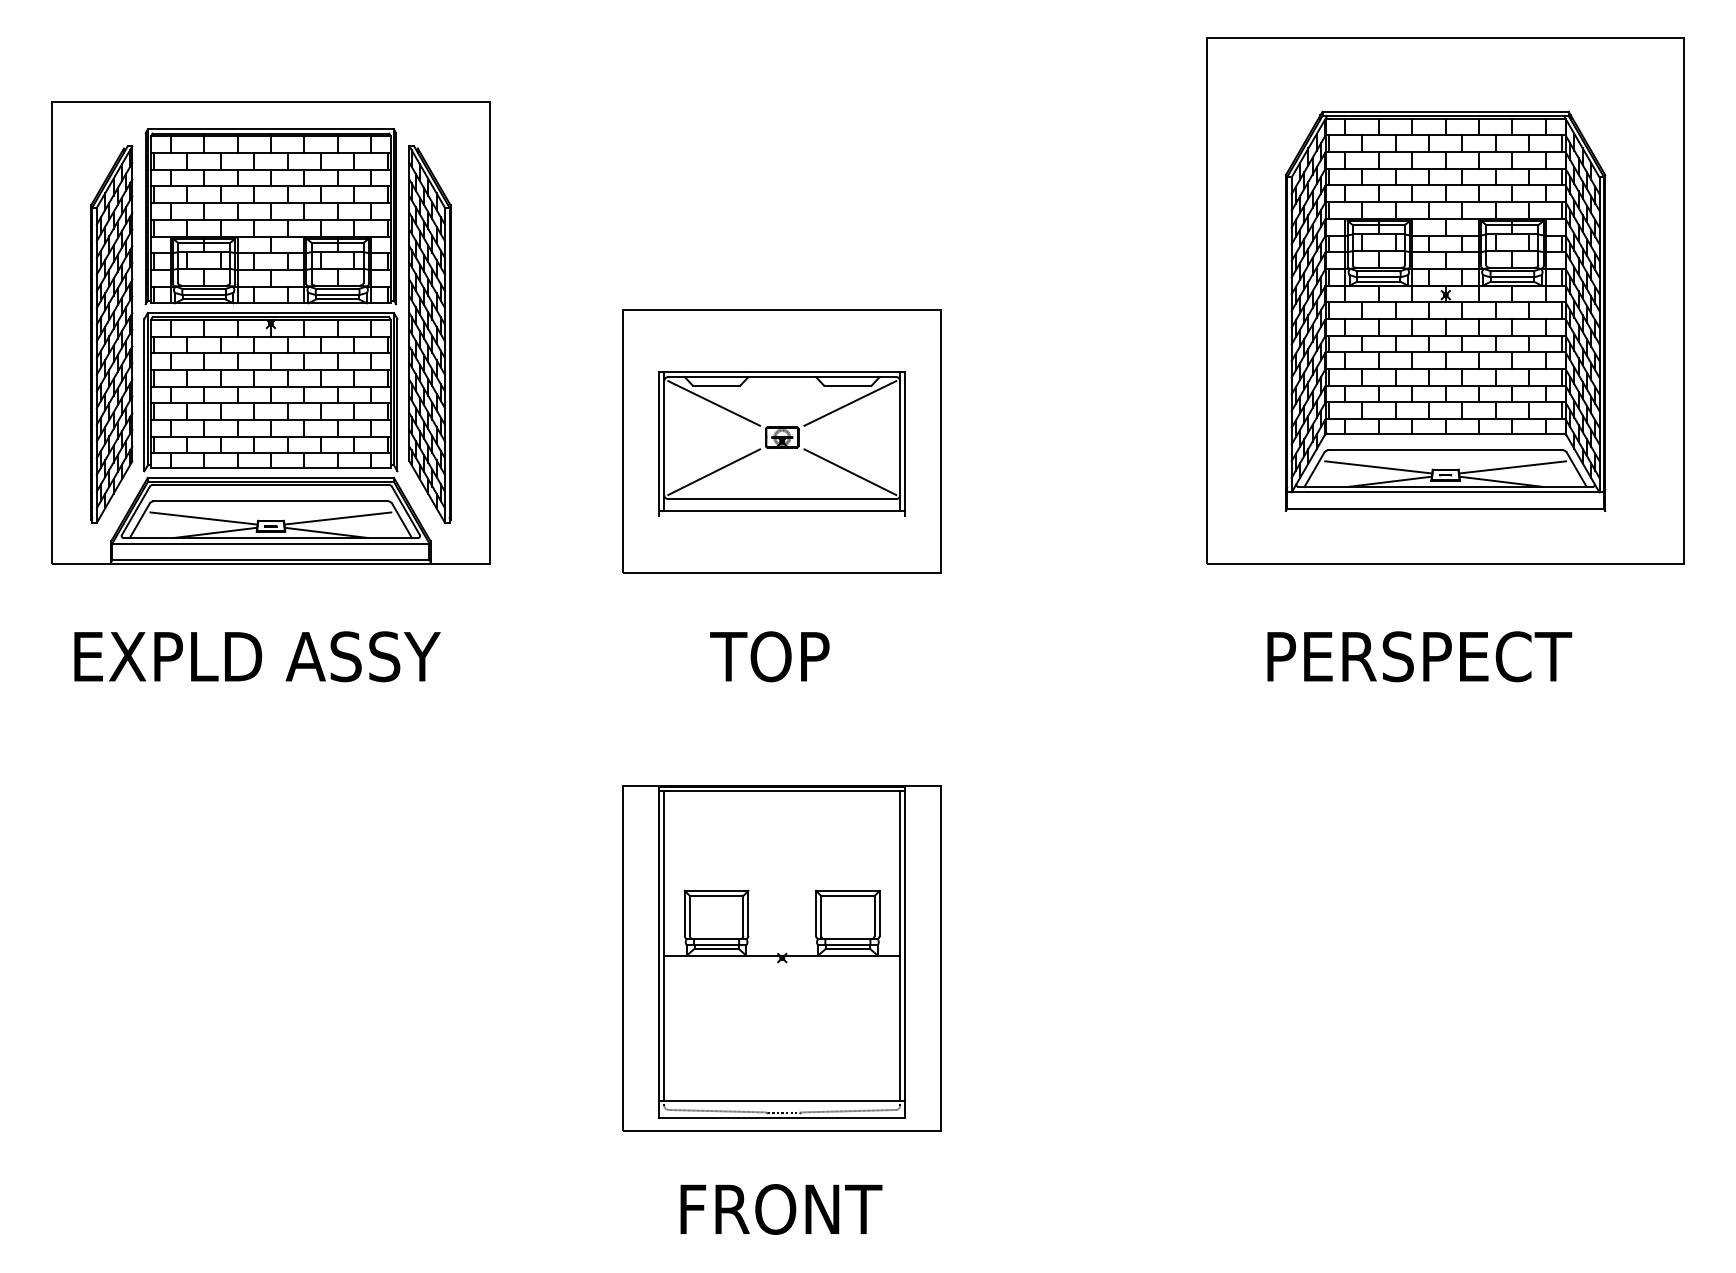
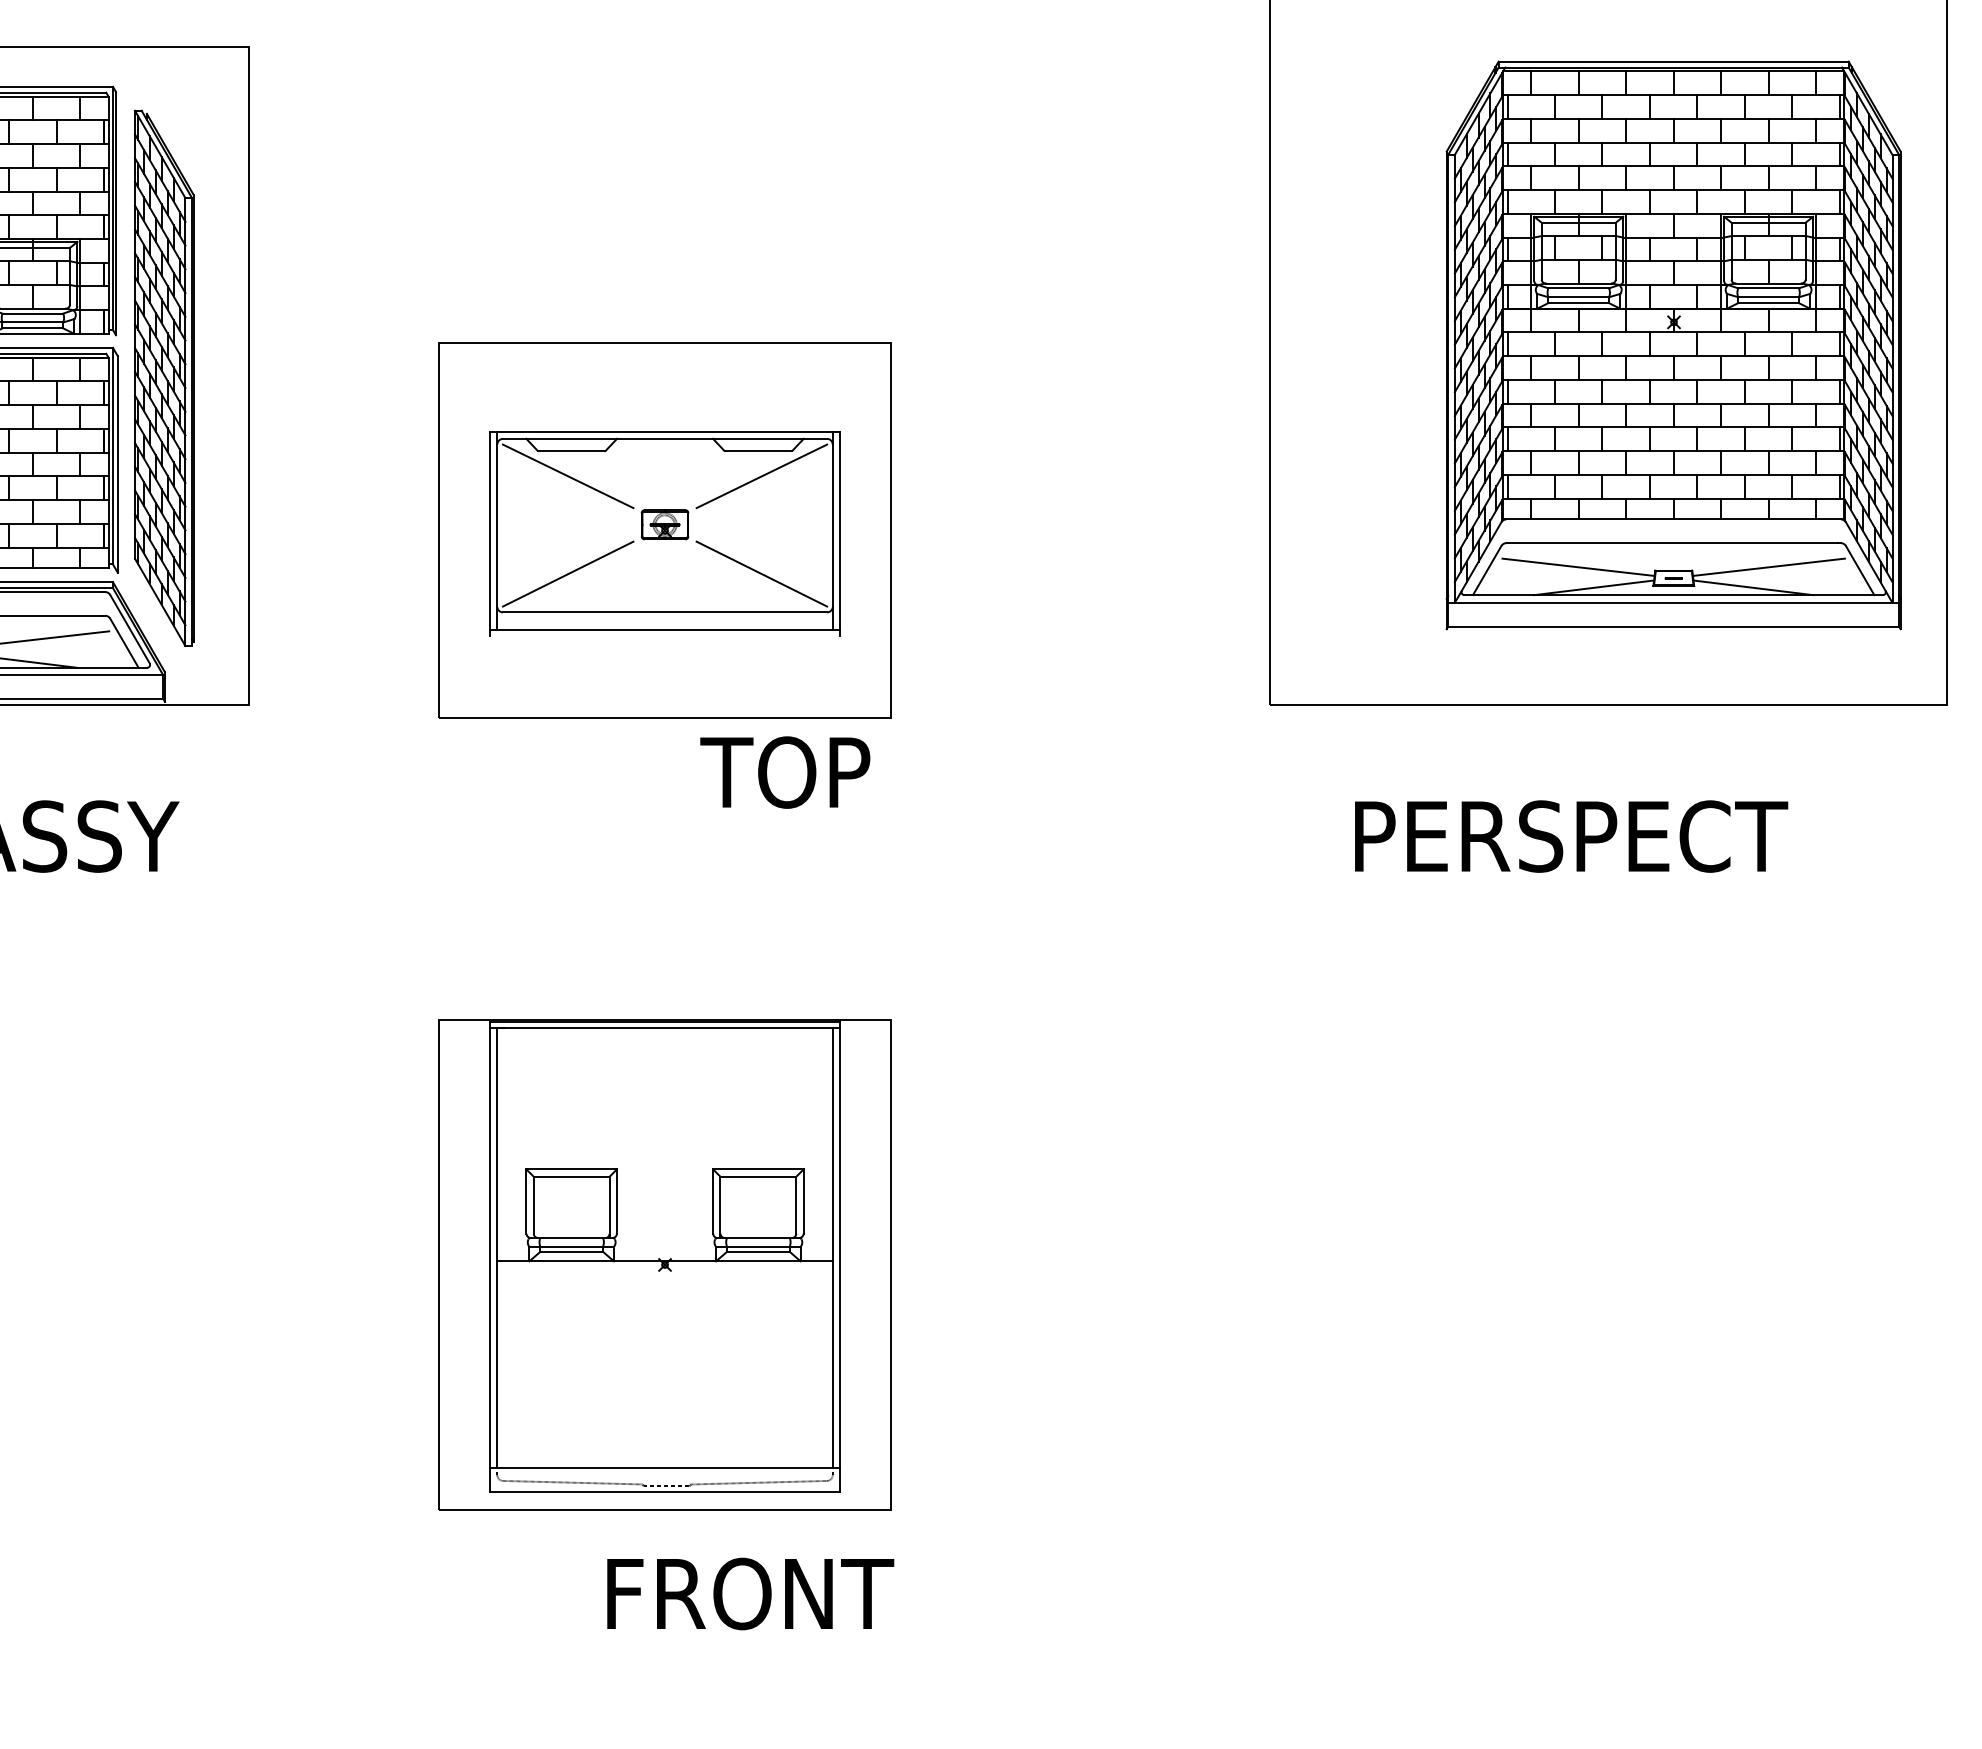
part: (1445, 310) -> (1673, 344), moved
text: (769, 656) -> (784, 772), moved
text: (781, 1209) -> (750, 1594), moved

